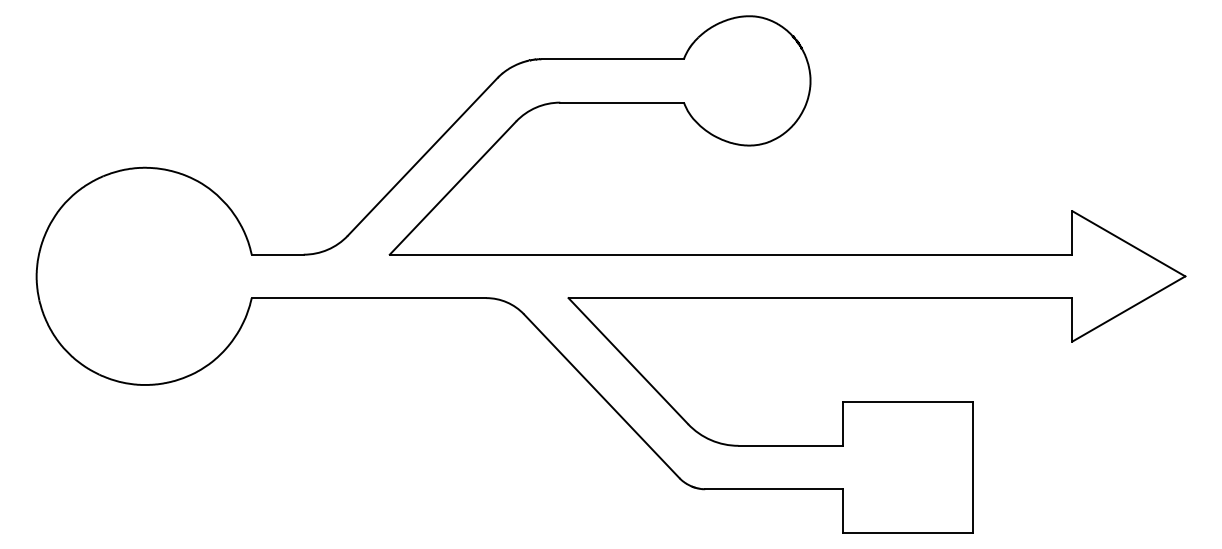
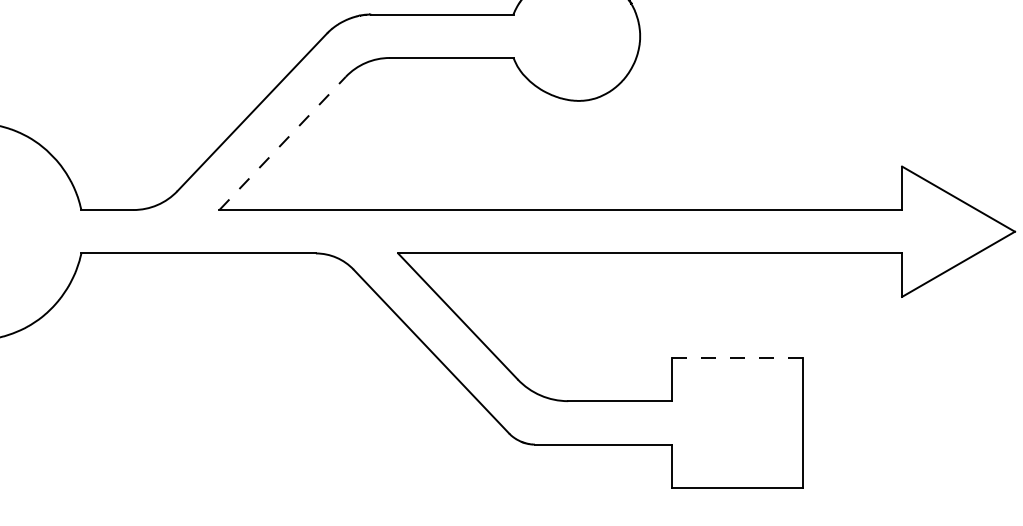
line: (452, 188) -> (282, 143), solid -> dashed
line: (908, 402) -> (738, 357), solid -> dashed

